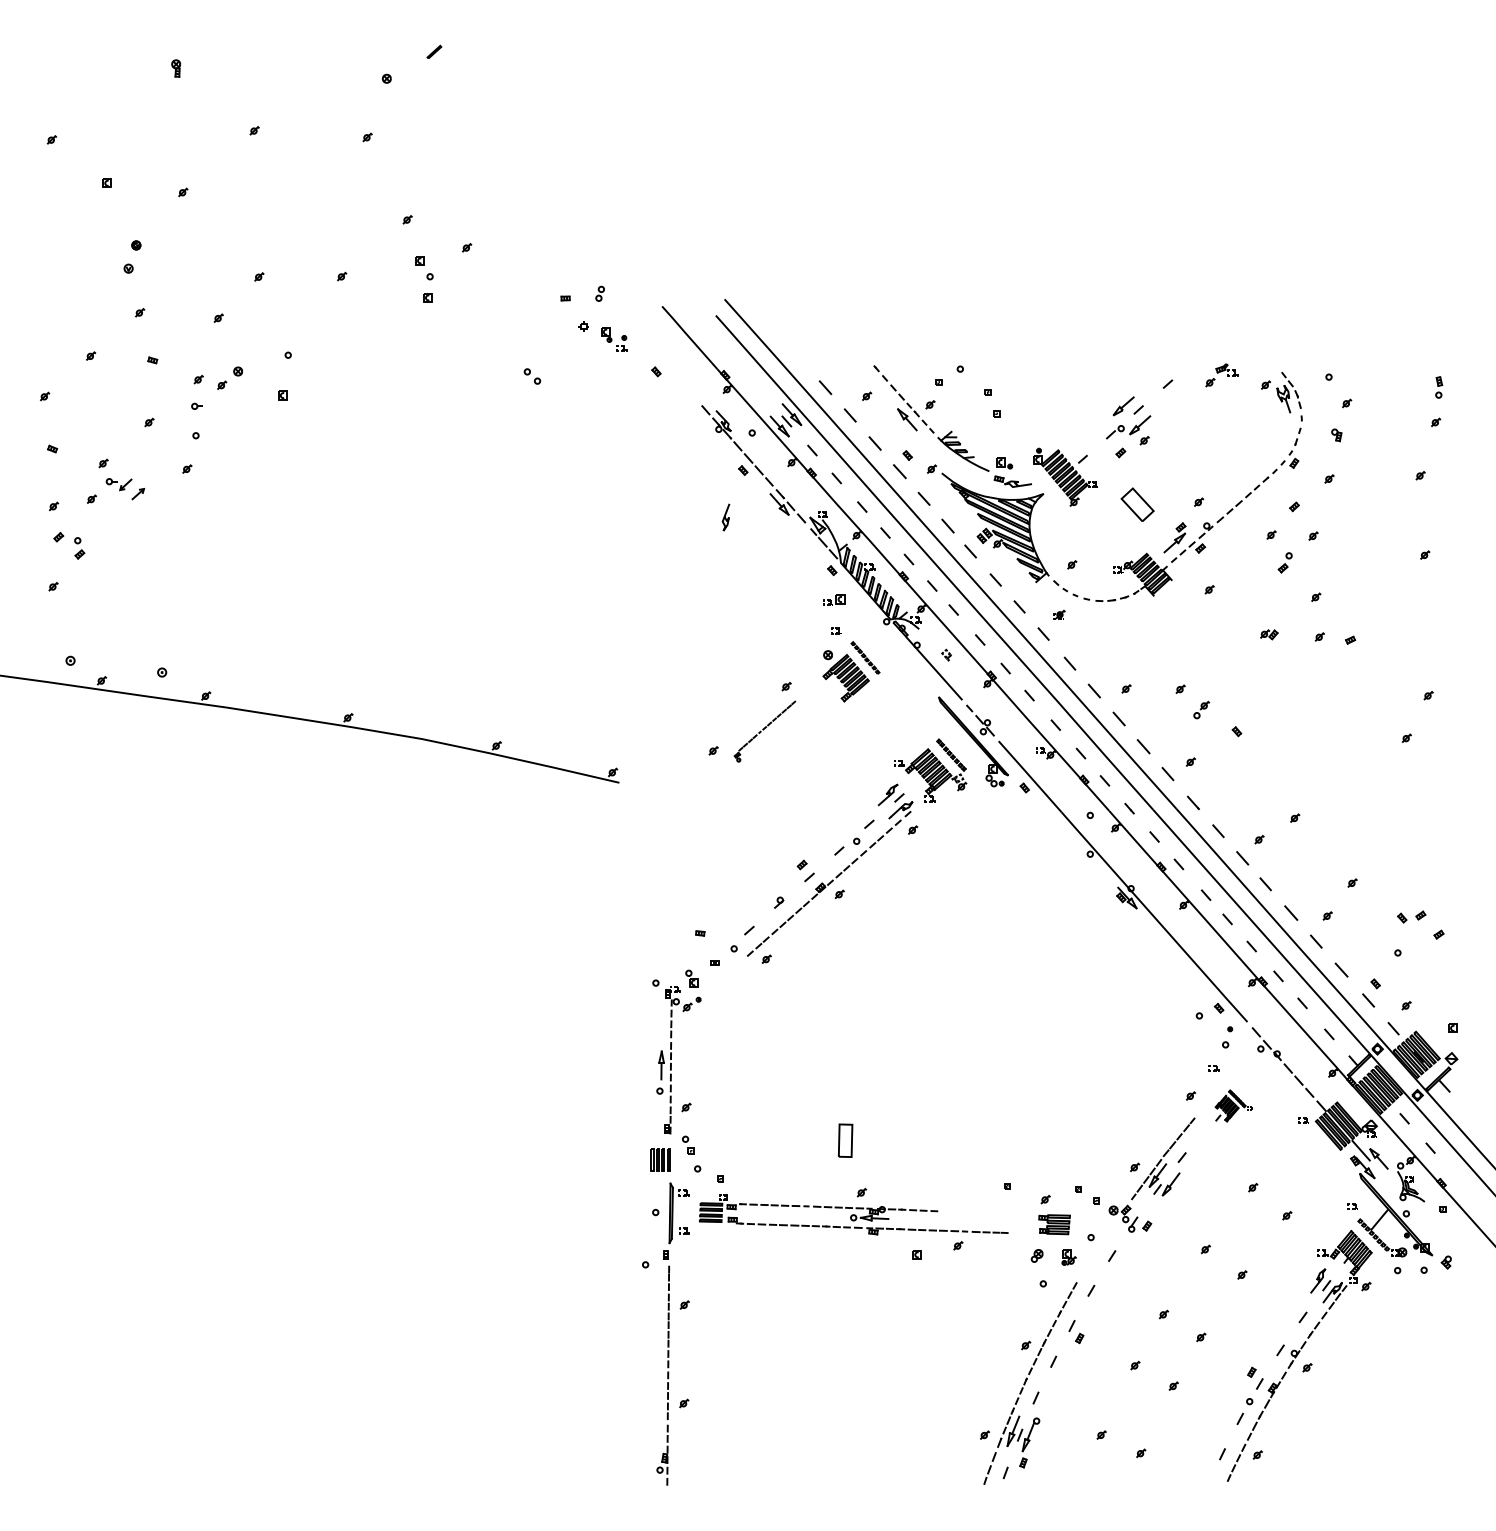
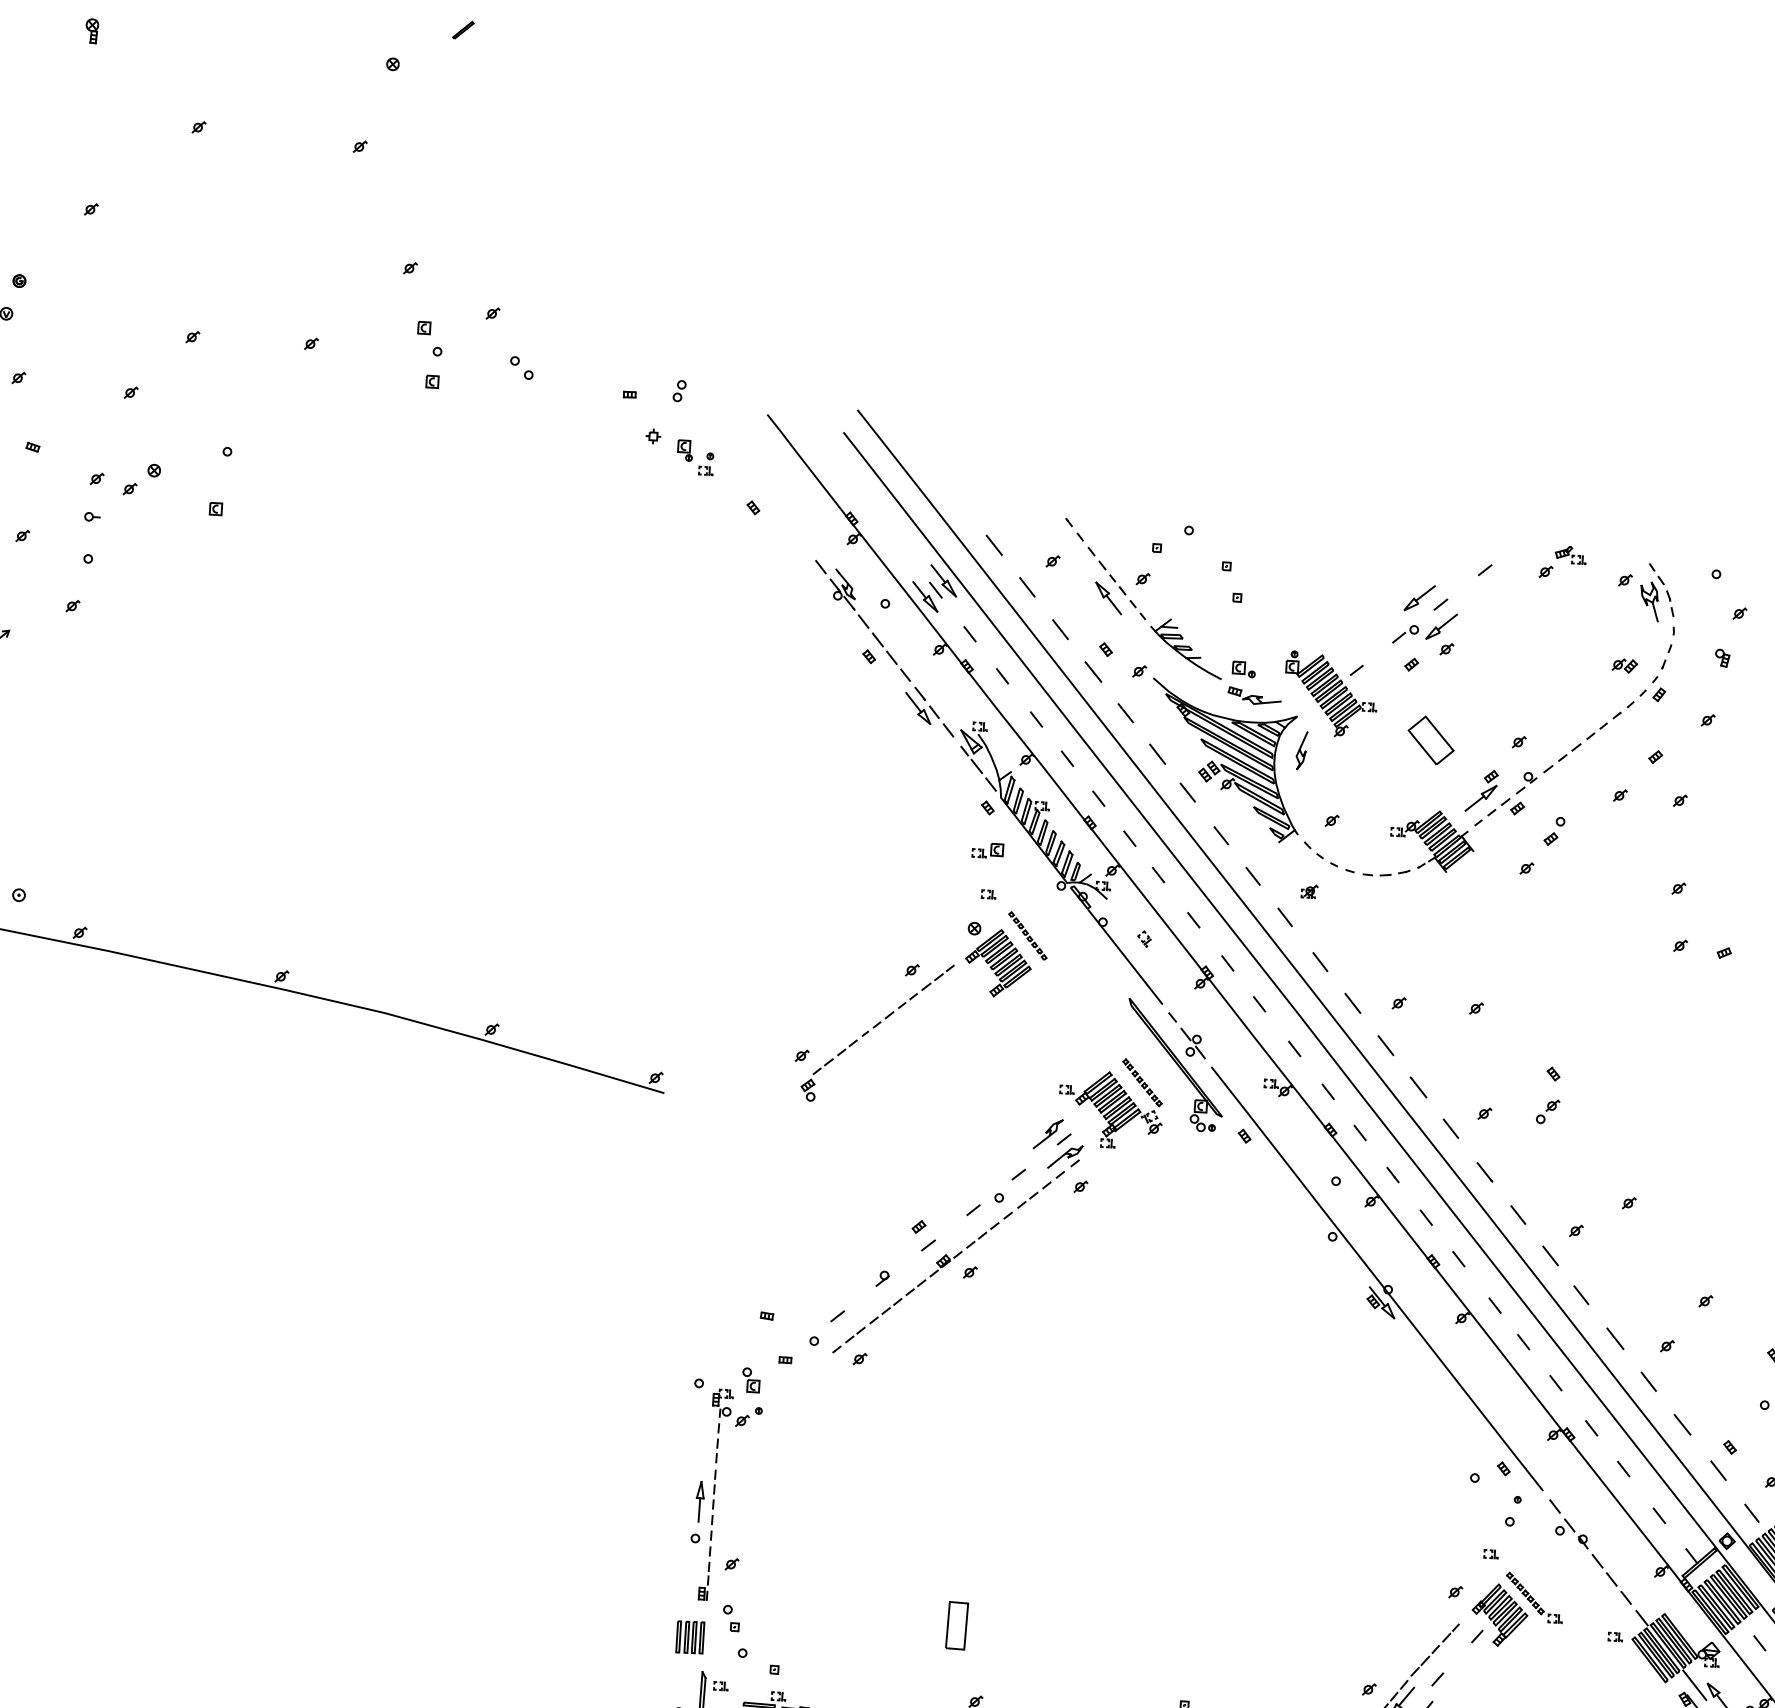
part: (532, 376) -> (521, 368), moved
curve: (725, 517) -> (1300, 750), moved
part: (1284, 562) -> (1553, 830), moved
part: (1269, 634) -> (1625, 665), moved
part: (1201, 709) -> (1547, 1110), moved
part: (764, 731) -> (876, 1032), size x1.67
part: (1233, 1105) -> (1515, 1609), size x1.67

